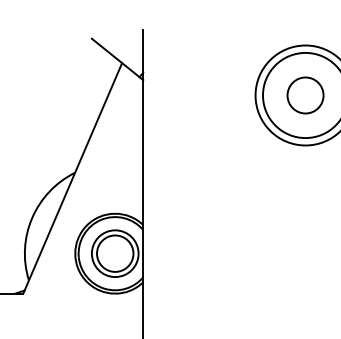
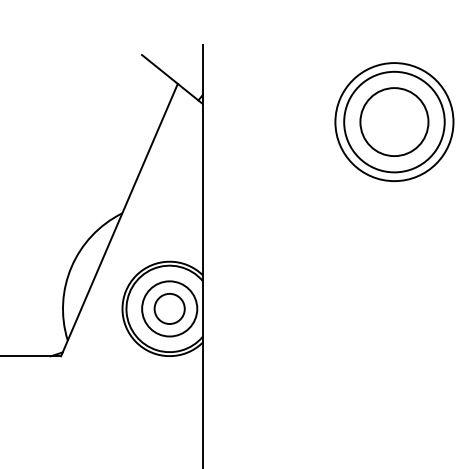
circle: (305, 94) -> (394, 121), size x1.6
circle: (115, 253) -> (169, 308), size x0.7

